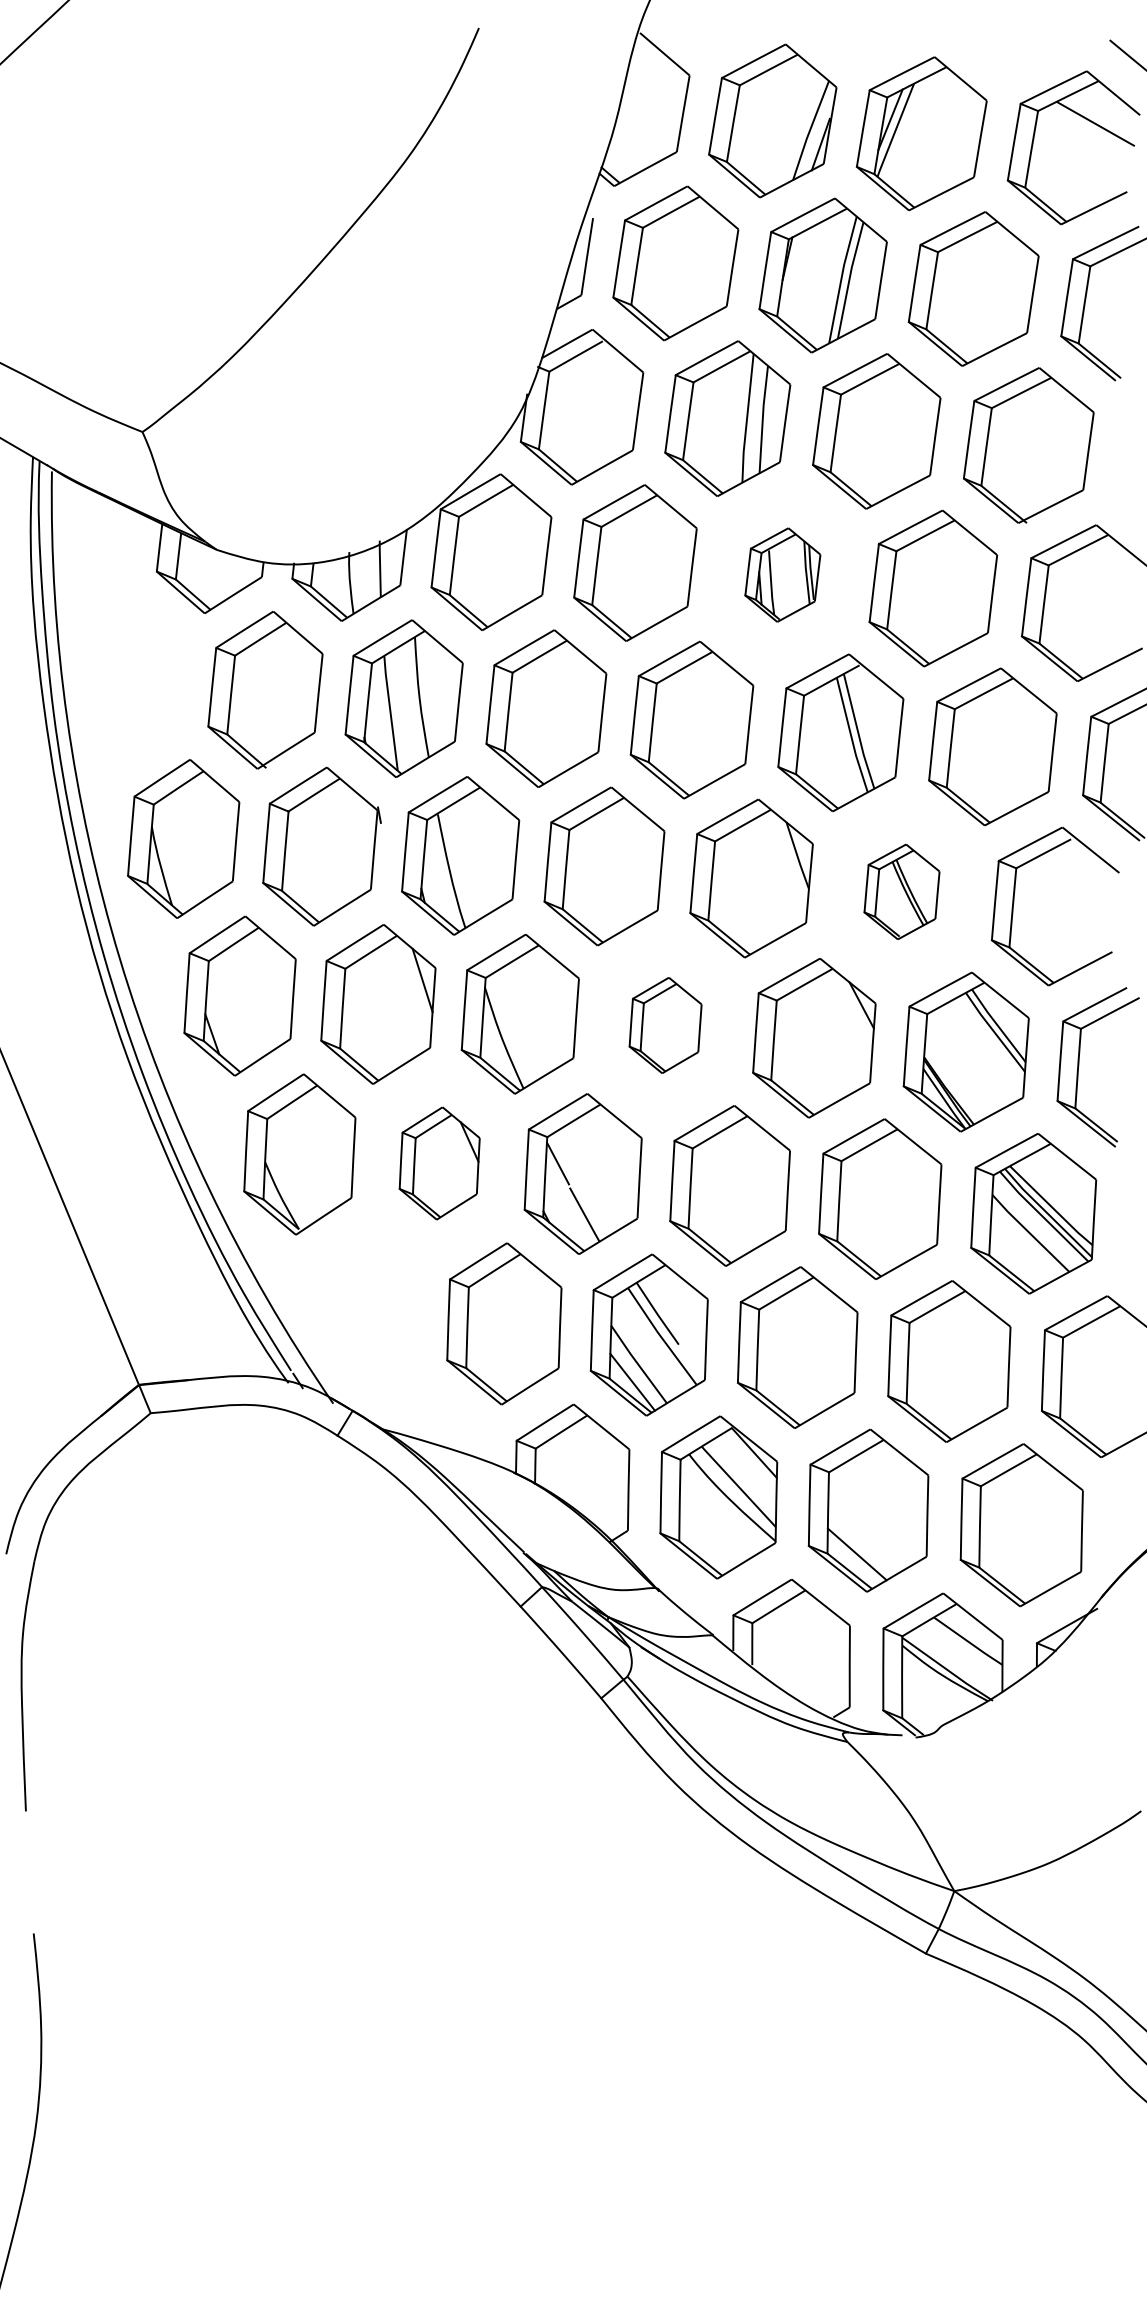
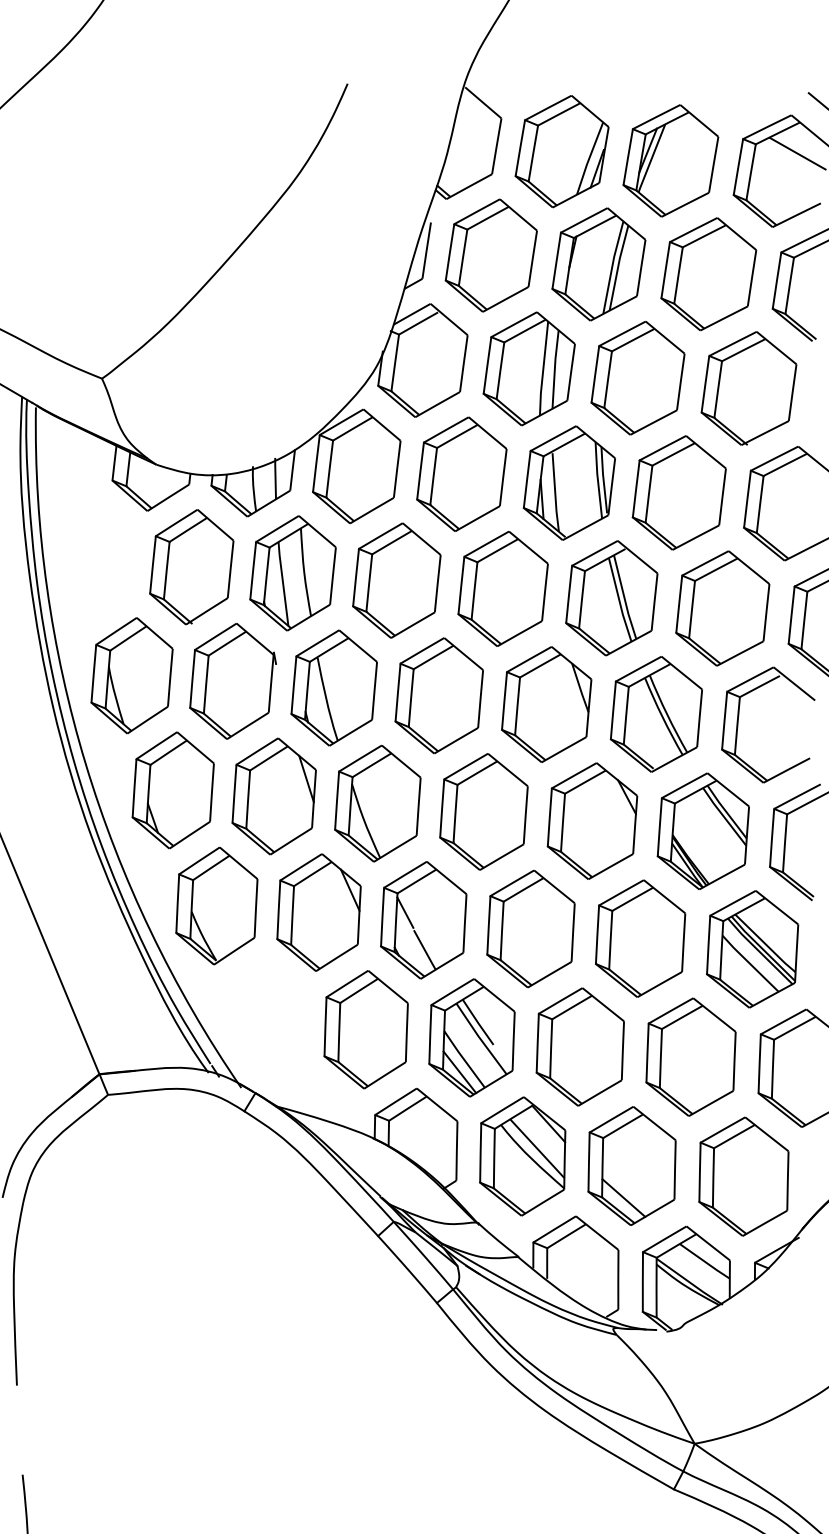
part: (782, 574) -> (569, 482), size x1.67
part: (901, 891) -> (656, 714), size x1.67
part: (665, 1025) -> (483, 811), size x1.67
part: (439, 1163) -> (318, 912), size x1.43

